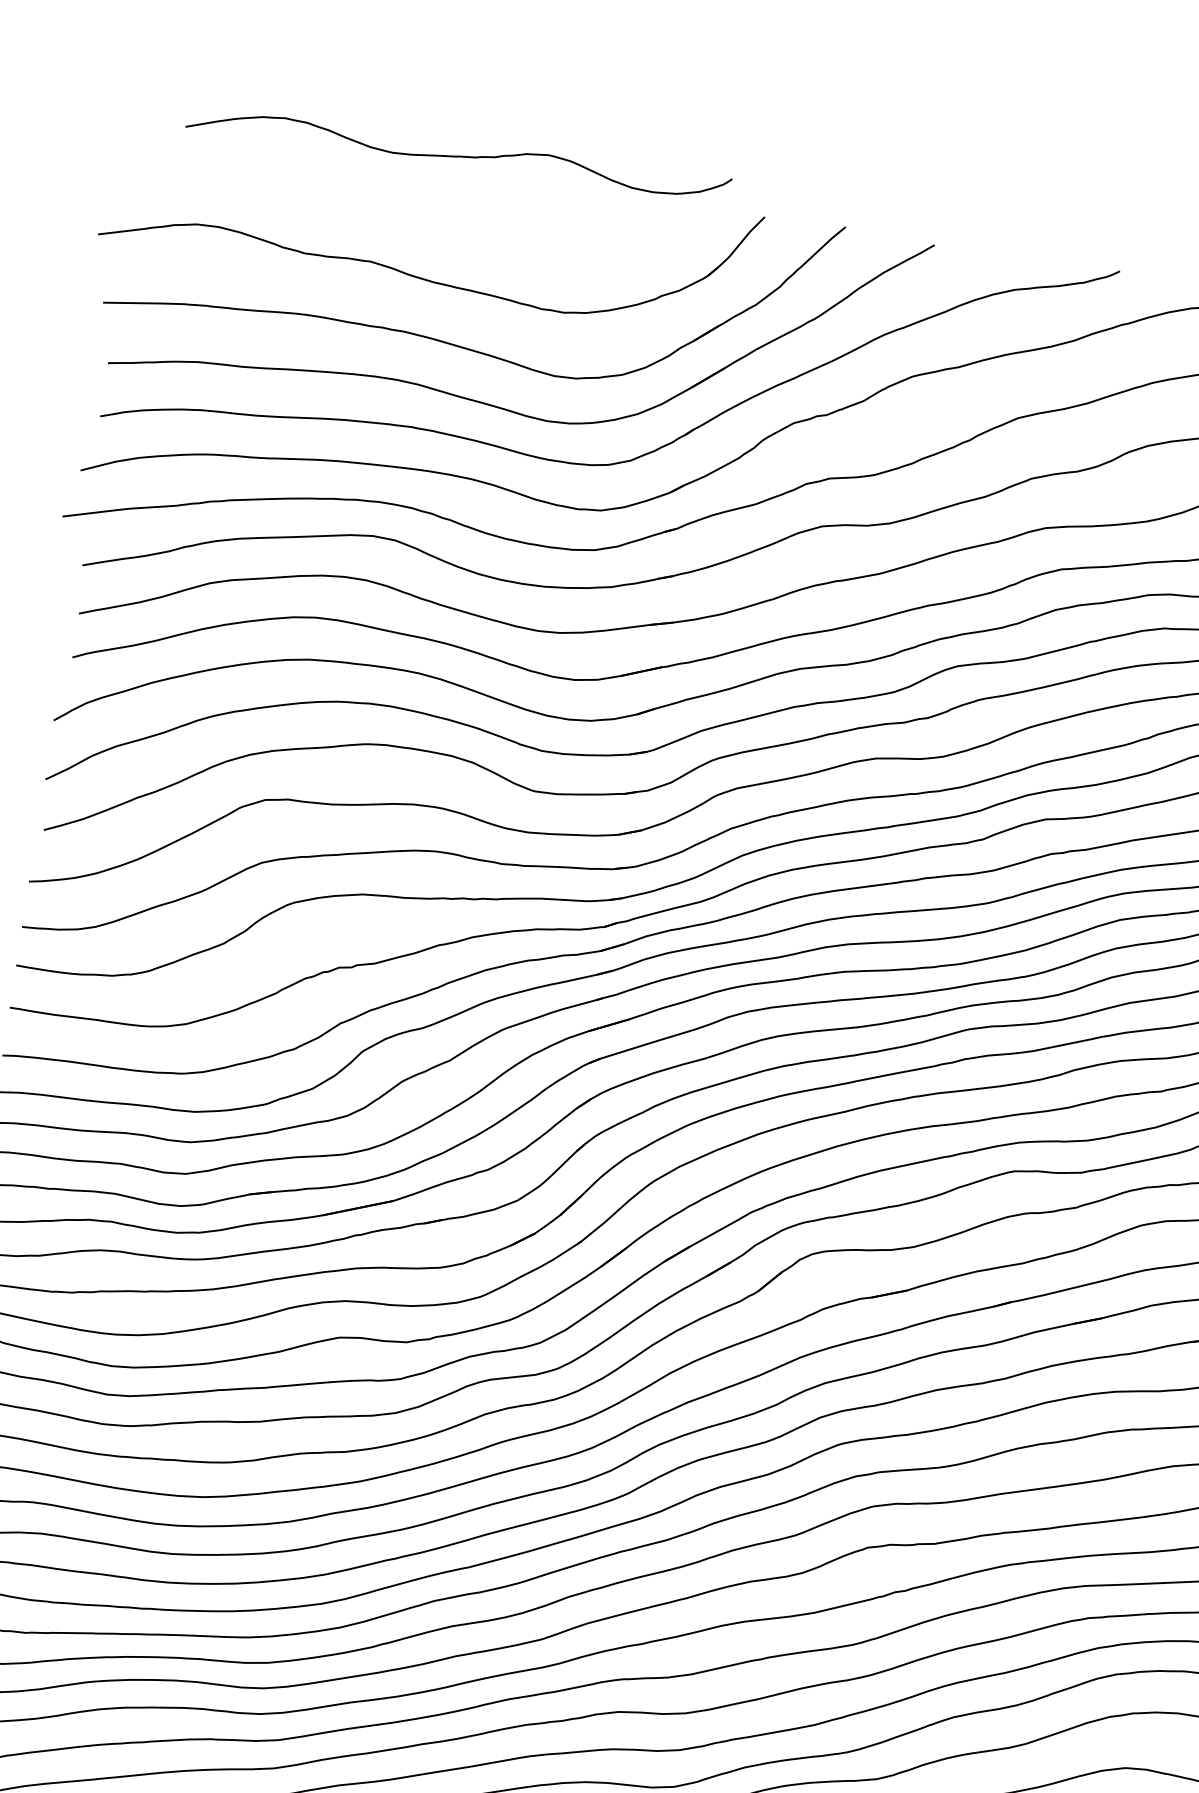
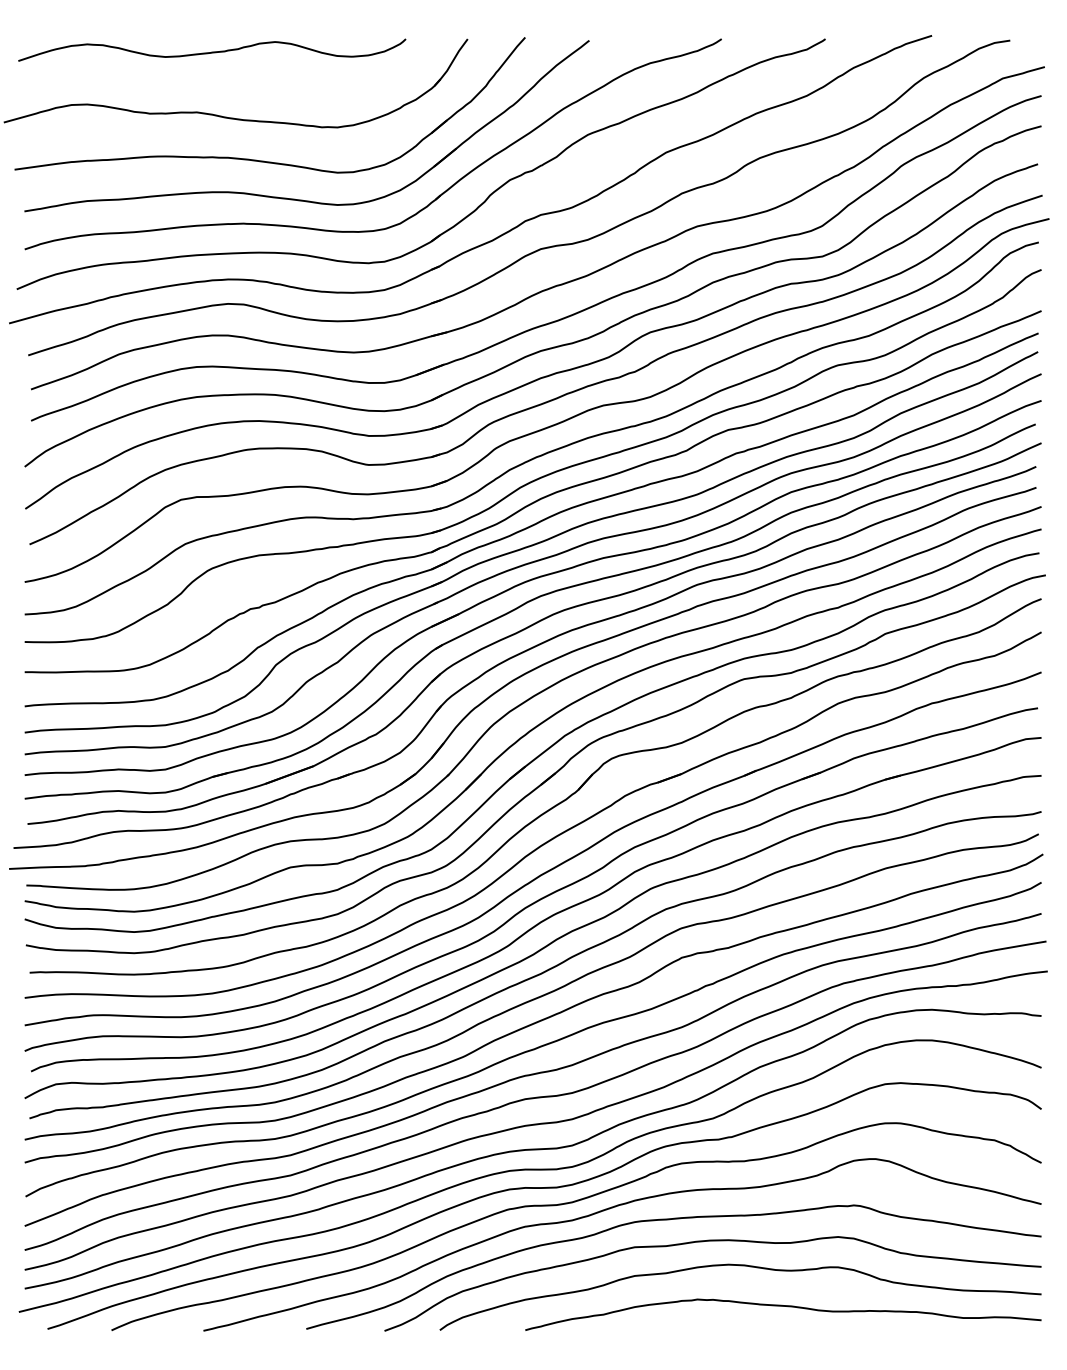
curve: (459, 155) -> (212, 51), moved

